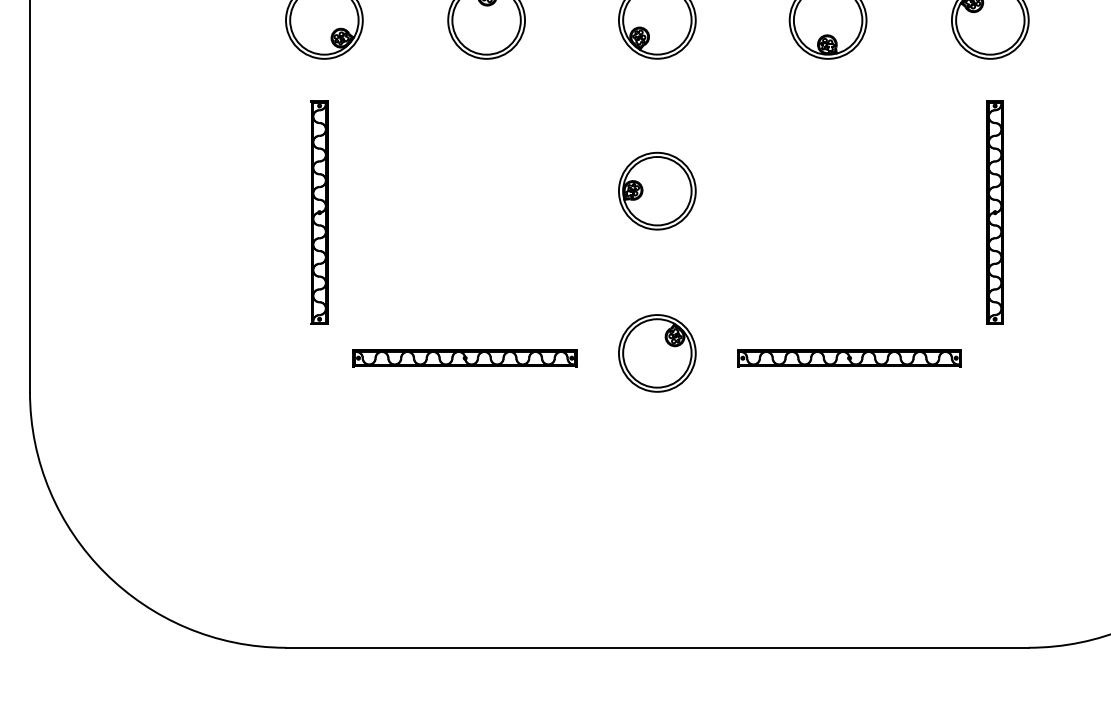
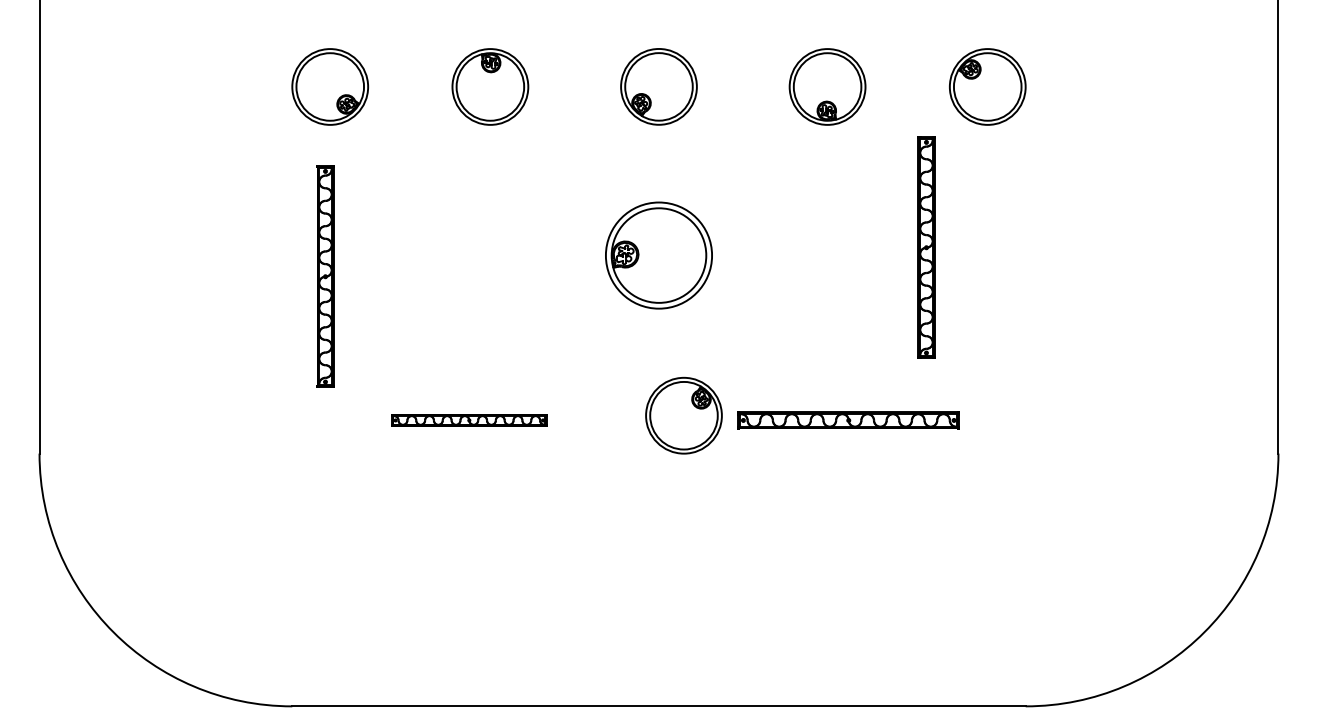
part: (656, 191) -> (658, 255), size x1.4
part: (995, 212) -> (926, 247), moved
part: (656, 353) -> (683, 415), moved
part: (465, 358) -> (469, 420), size x0.7

